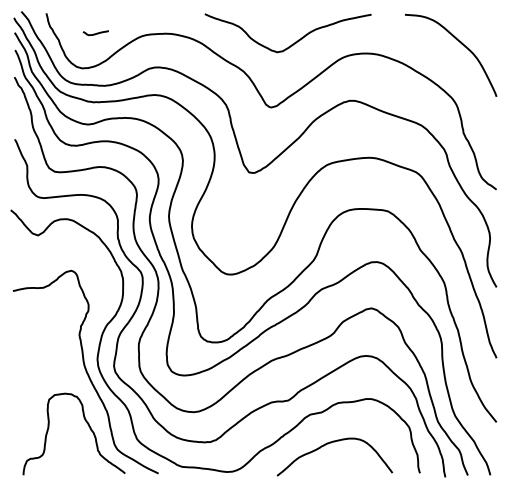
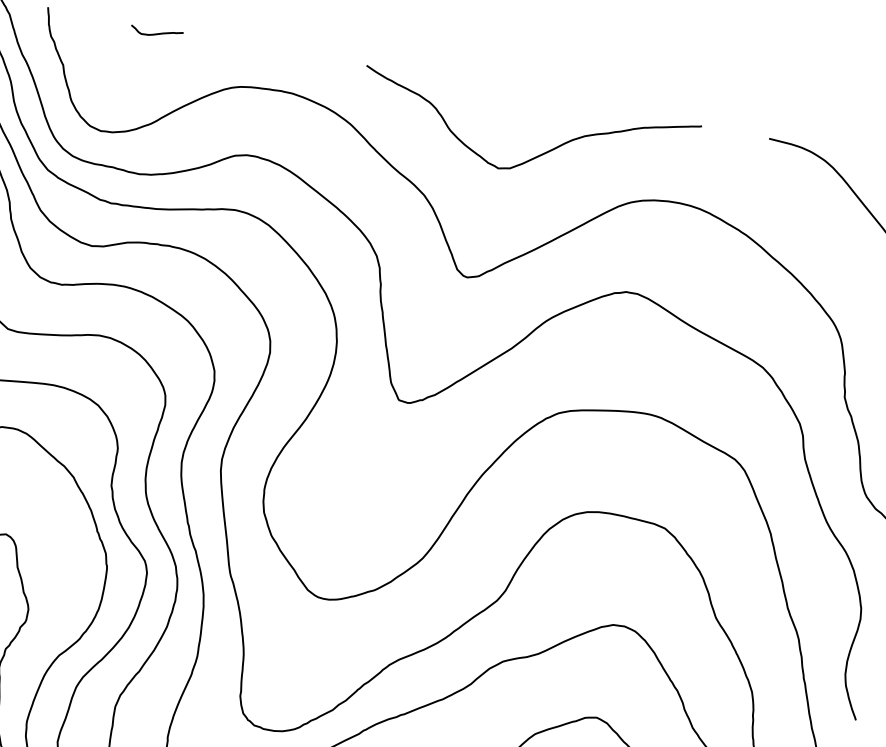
curve: (95, 33) -> (155, 33), moved

